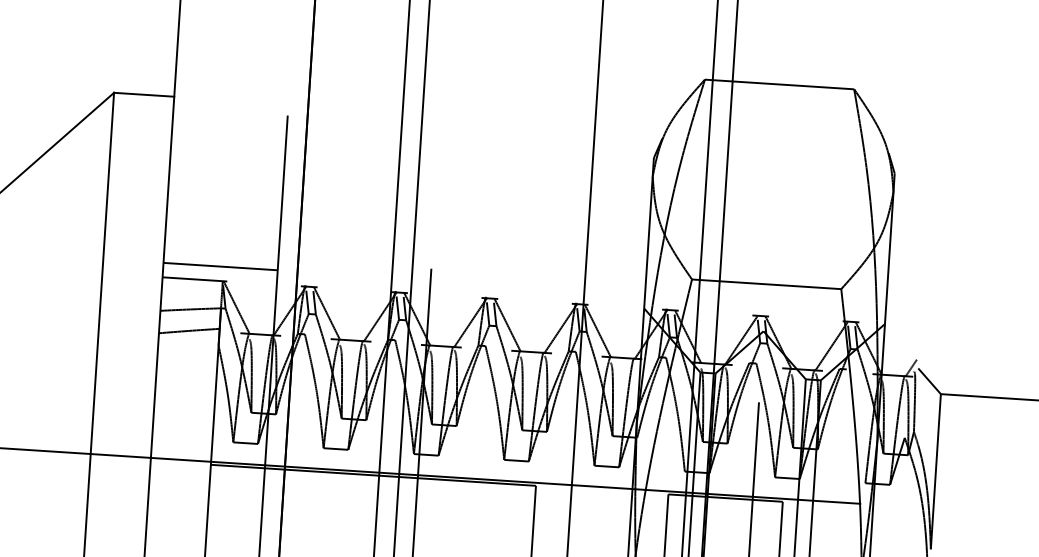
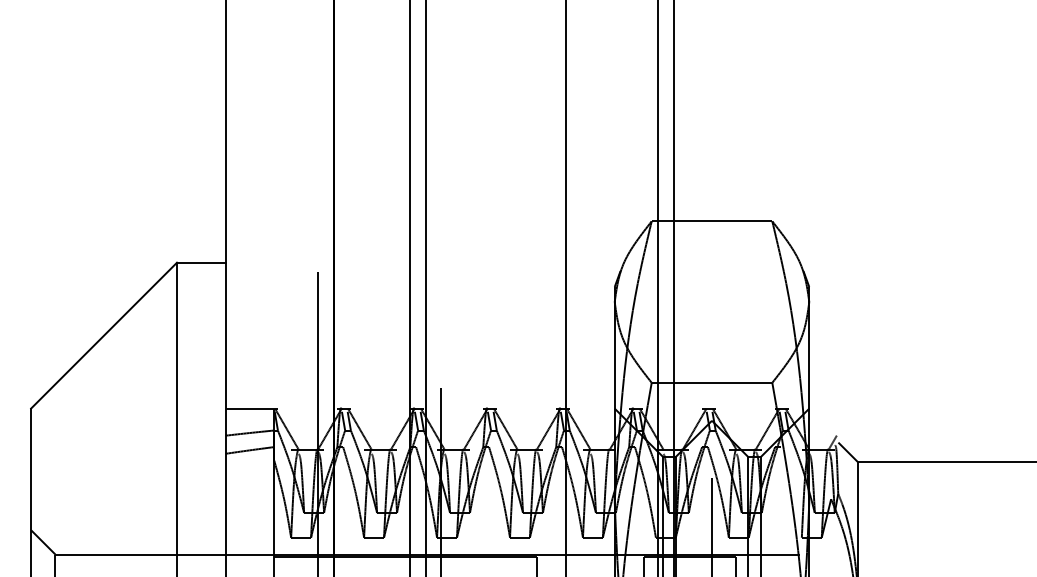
line: (220, 266) -> (271, 396), removed

